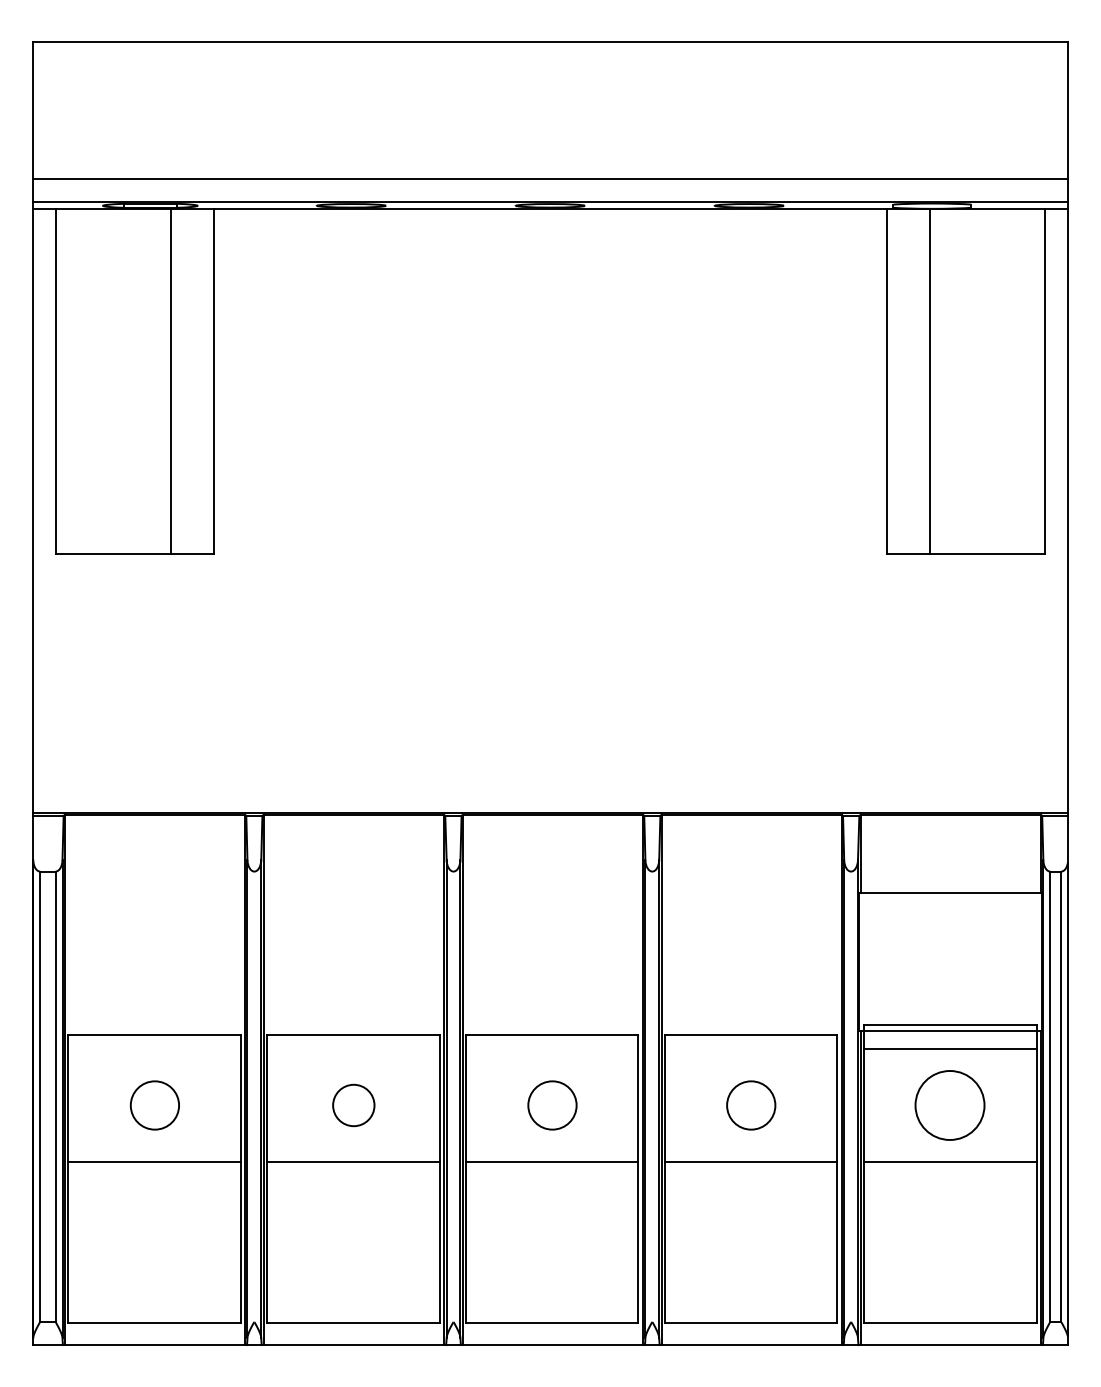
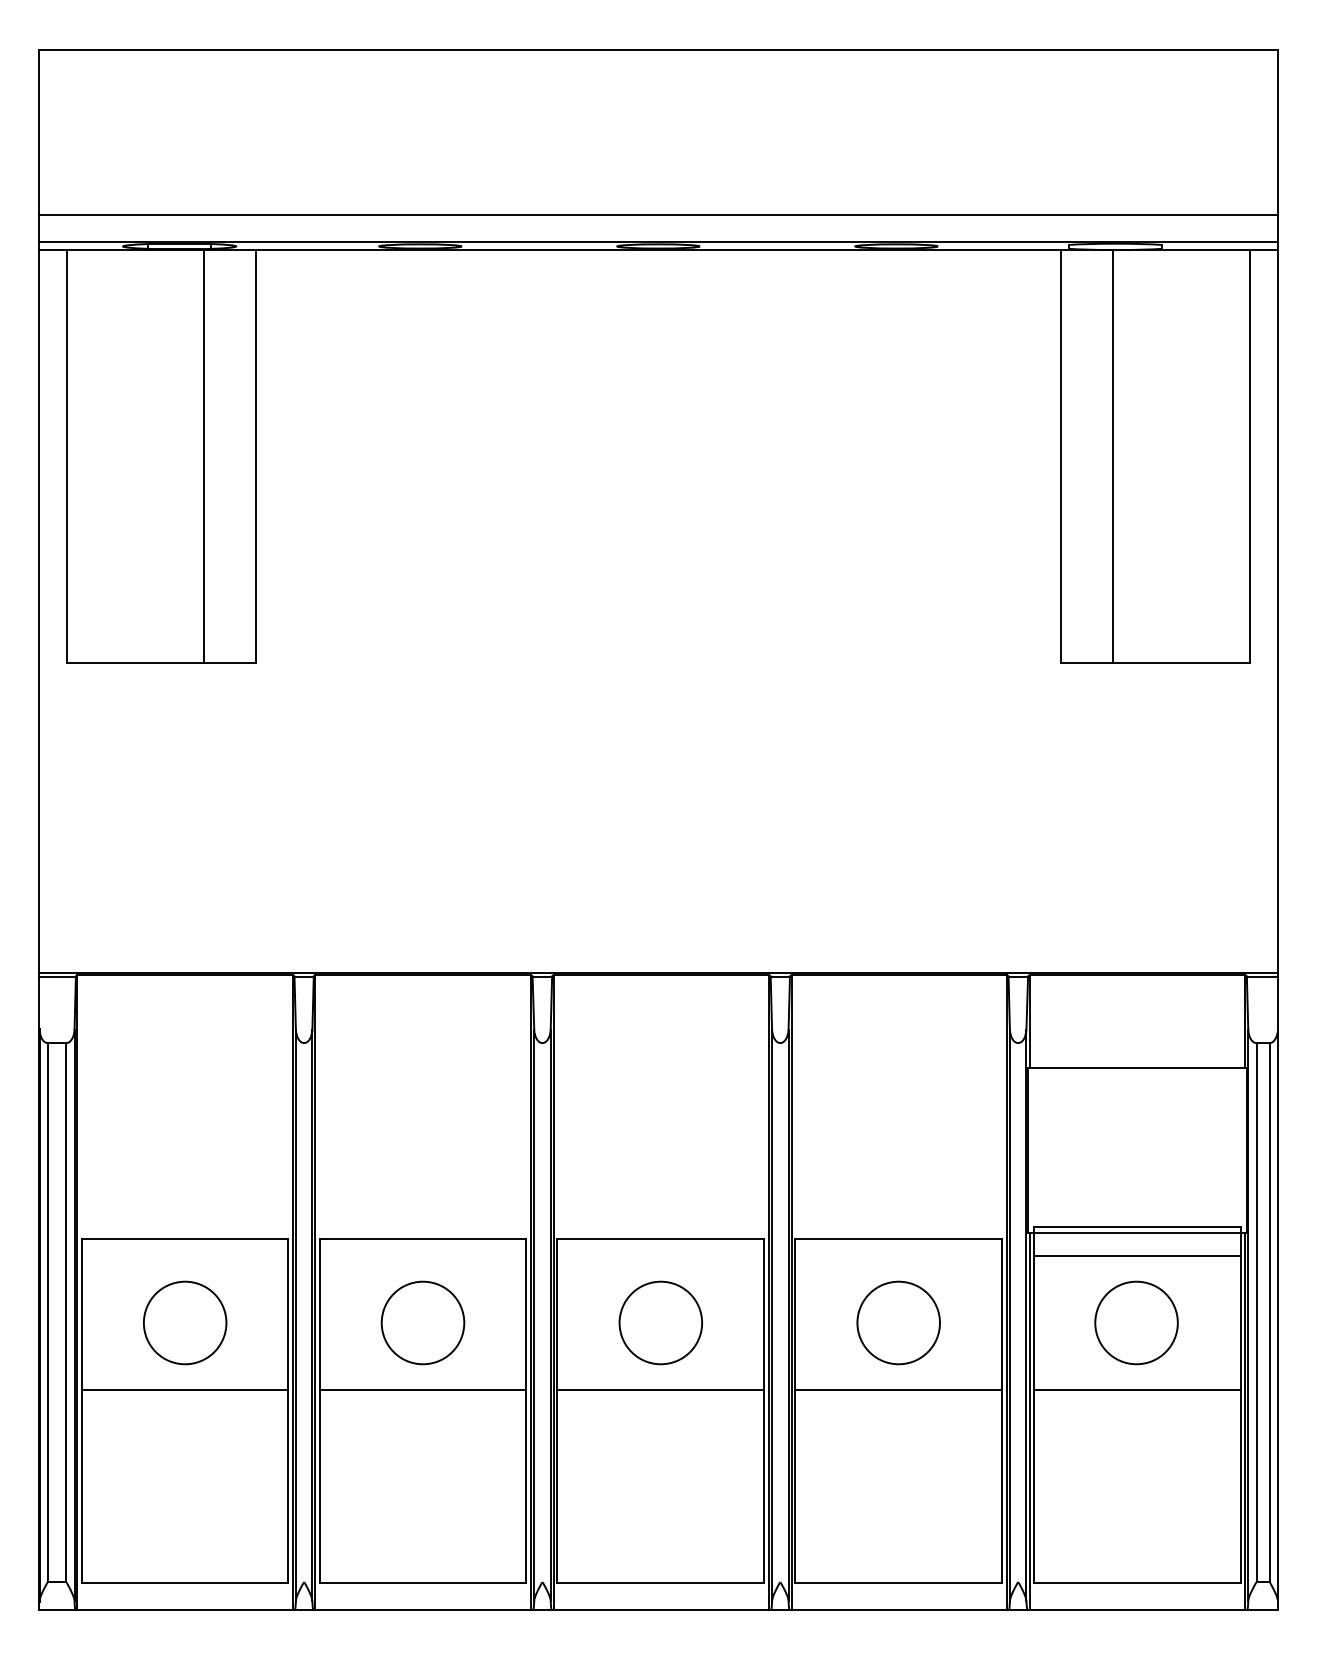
circle: (154, 1105) -> (184, 1322), size x1.43
circle: (353, 1105) -> (422, 1322), size x1.67
circle: (552, 1105) -> (660, 1322), size x1.43
circle: (750, 1105) -> (897, 1322), size x1.43

